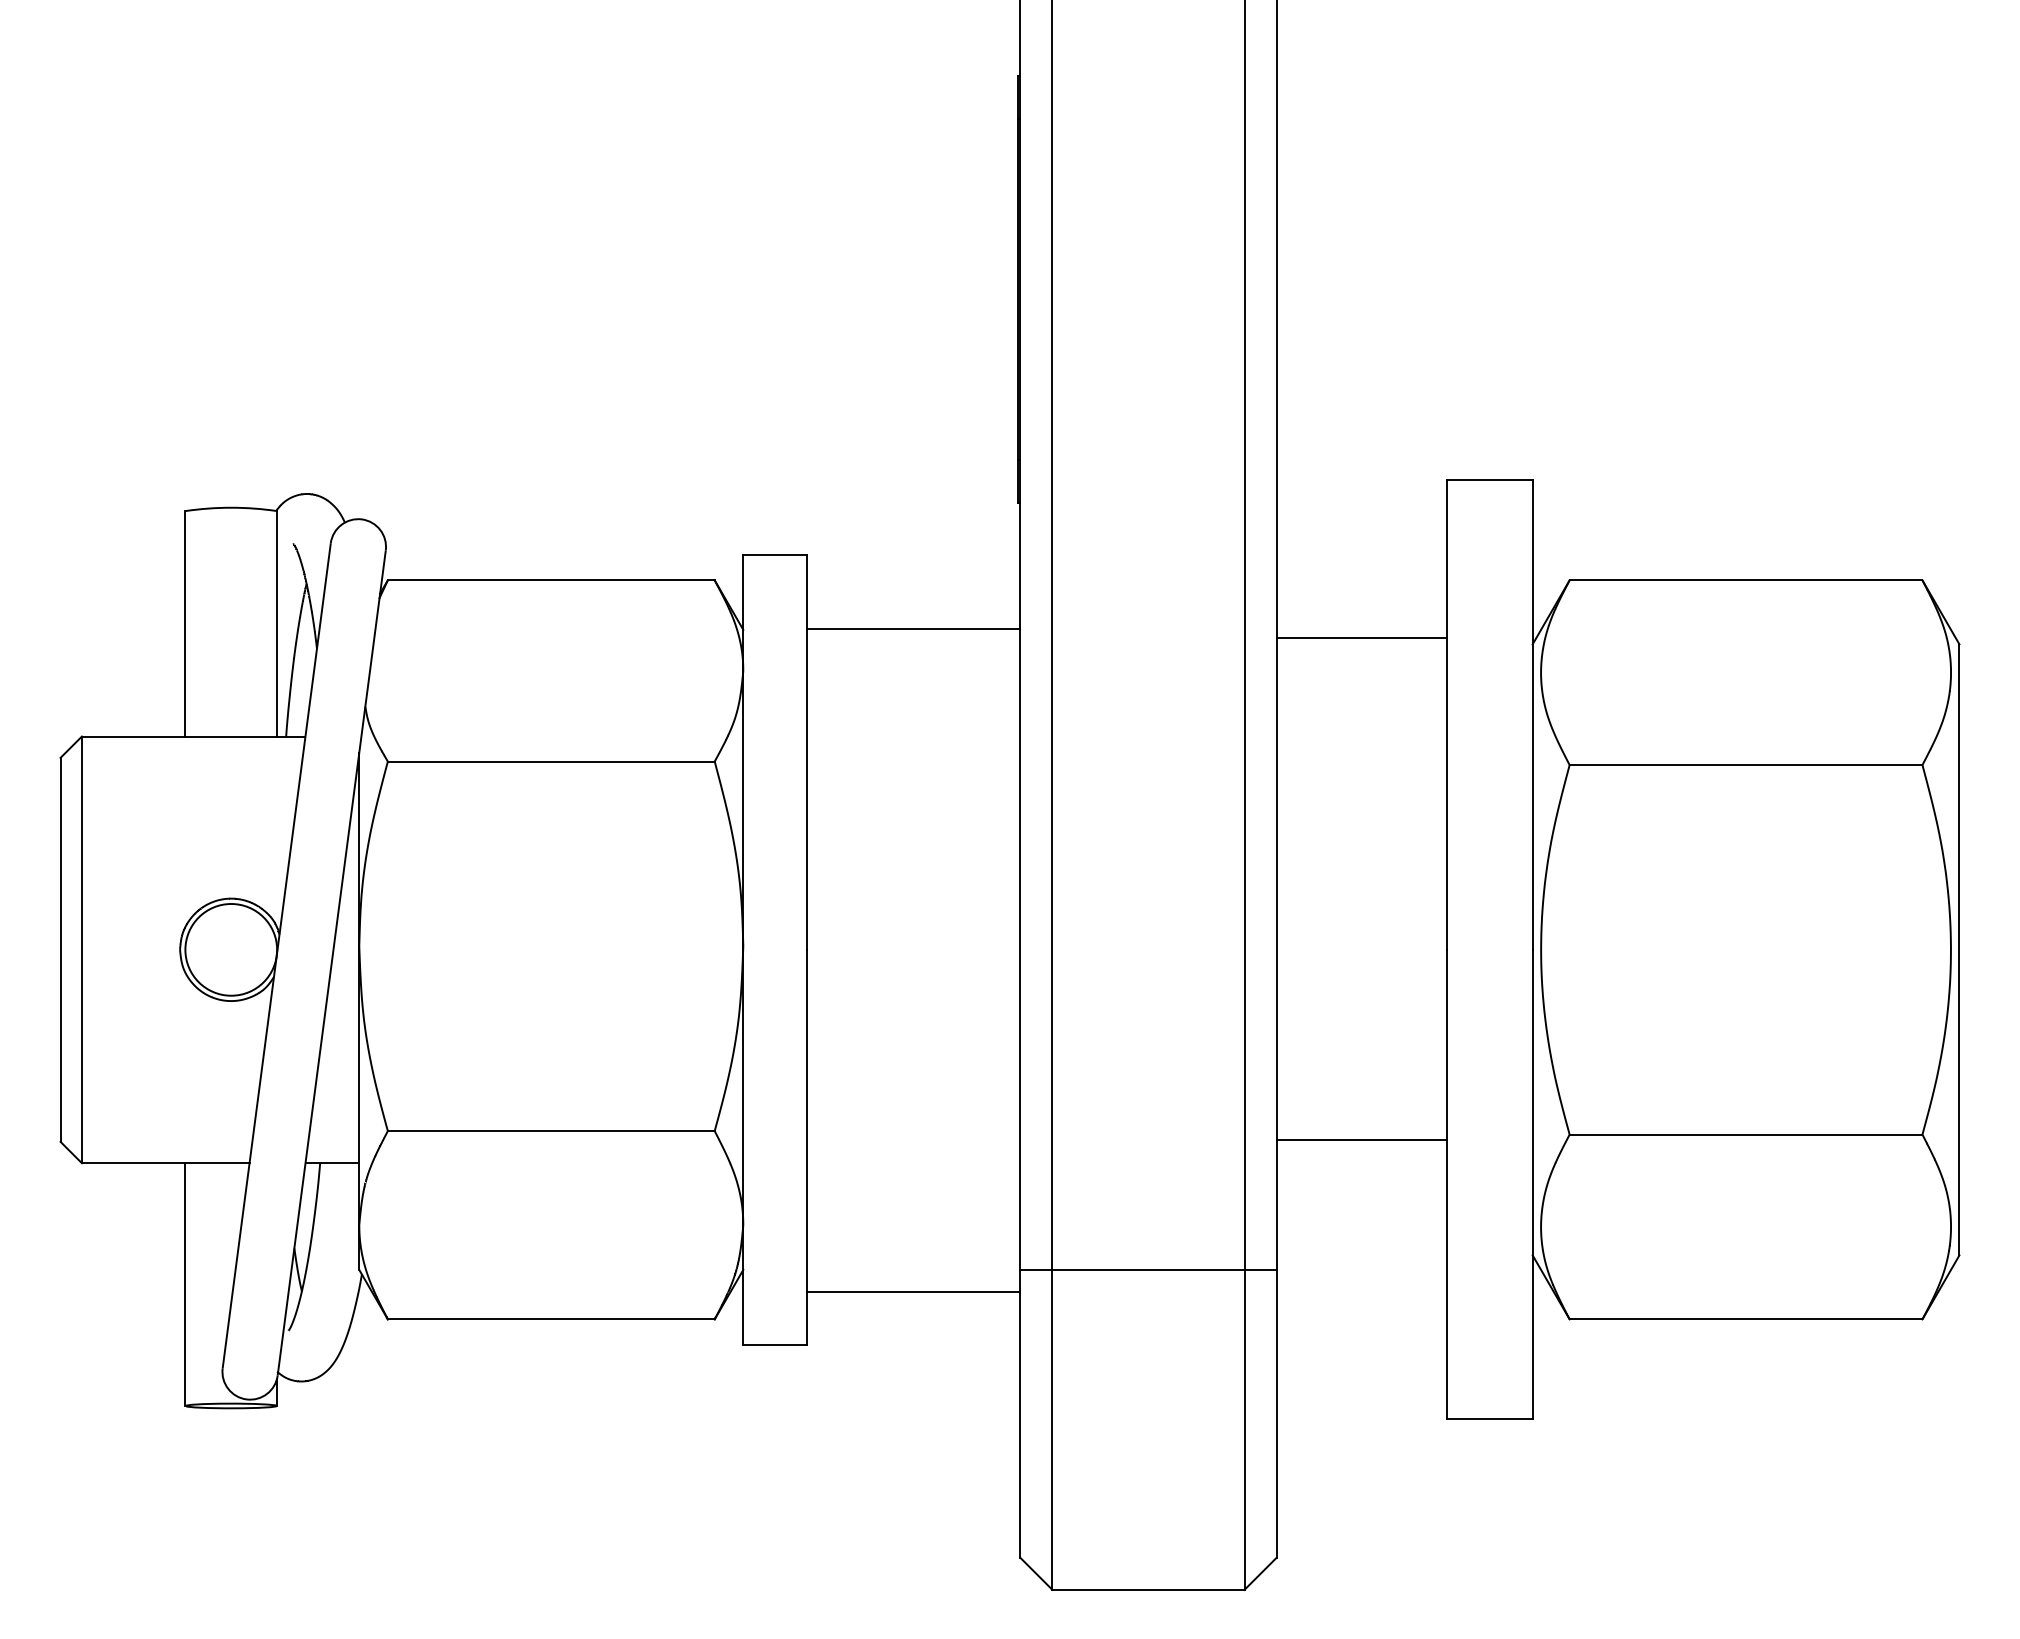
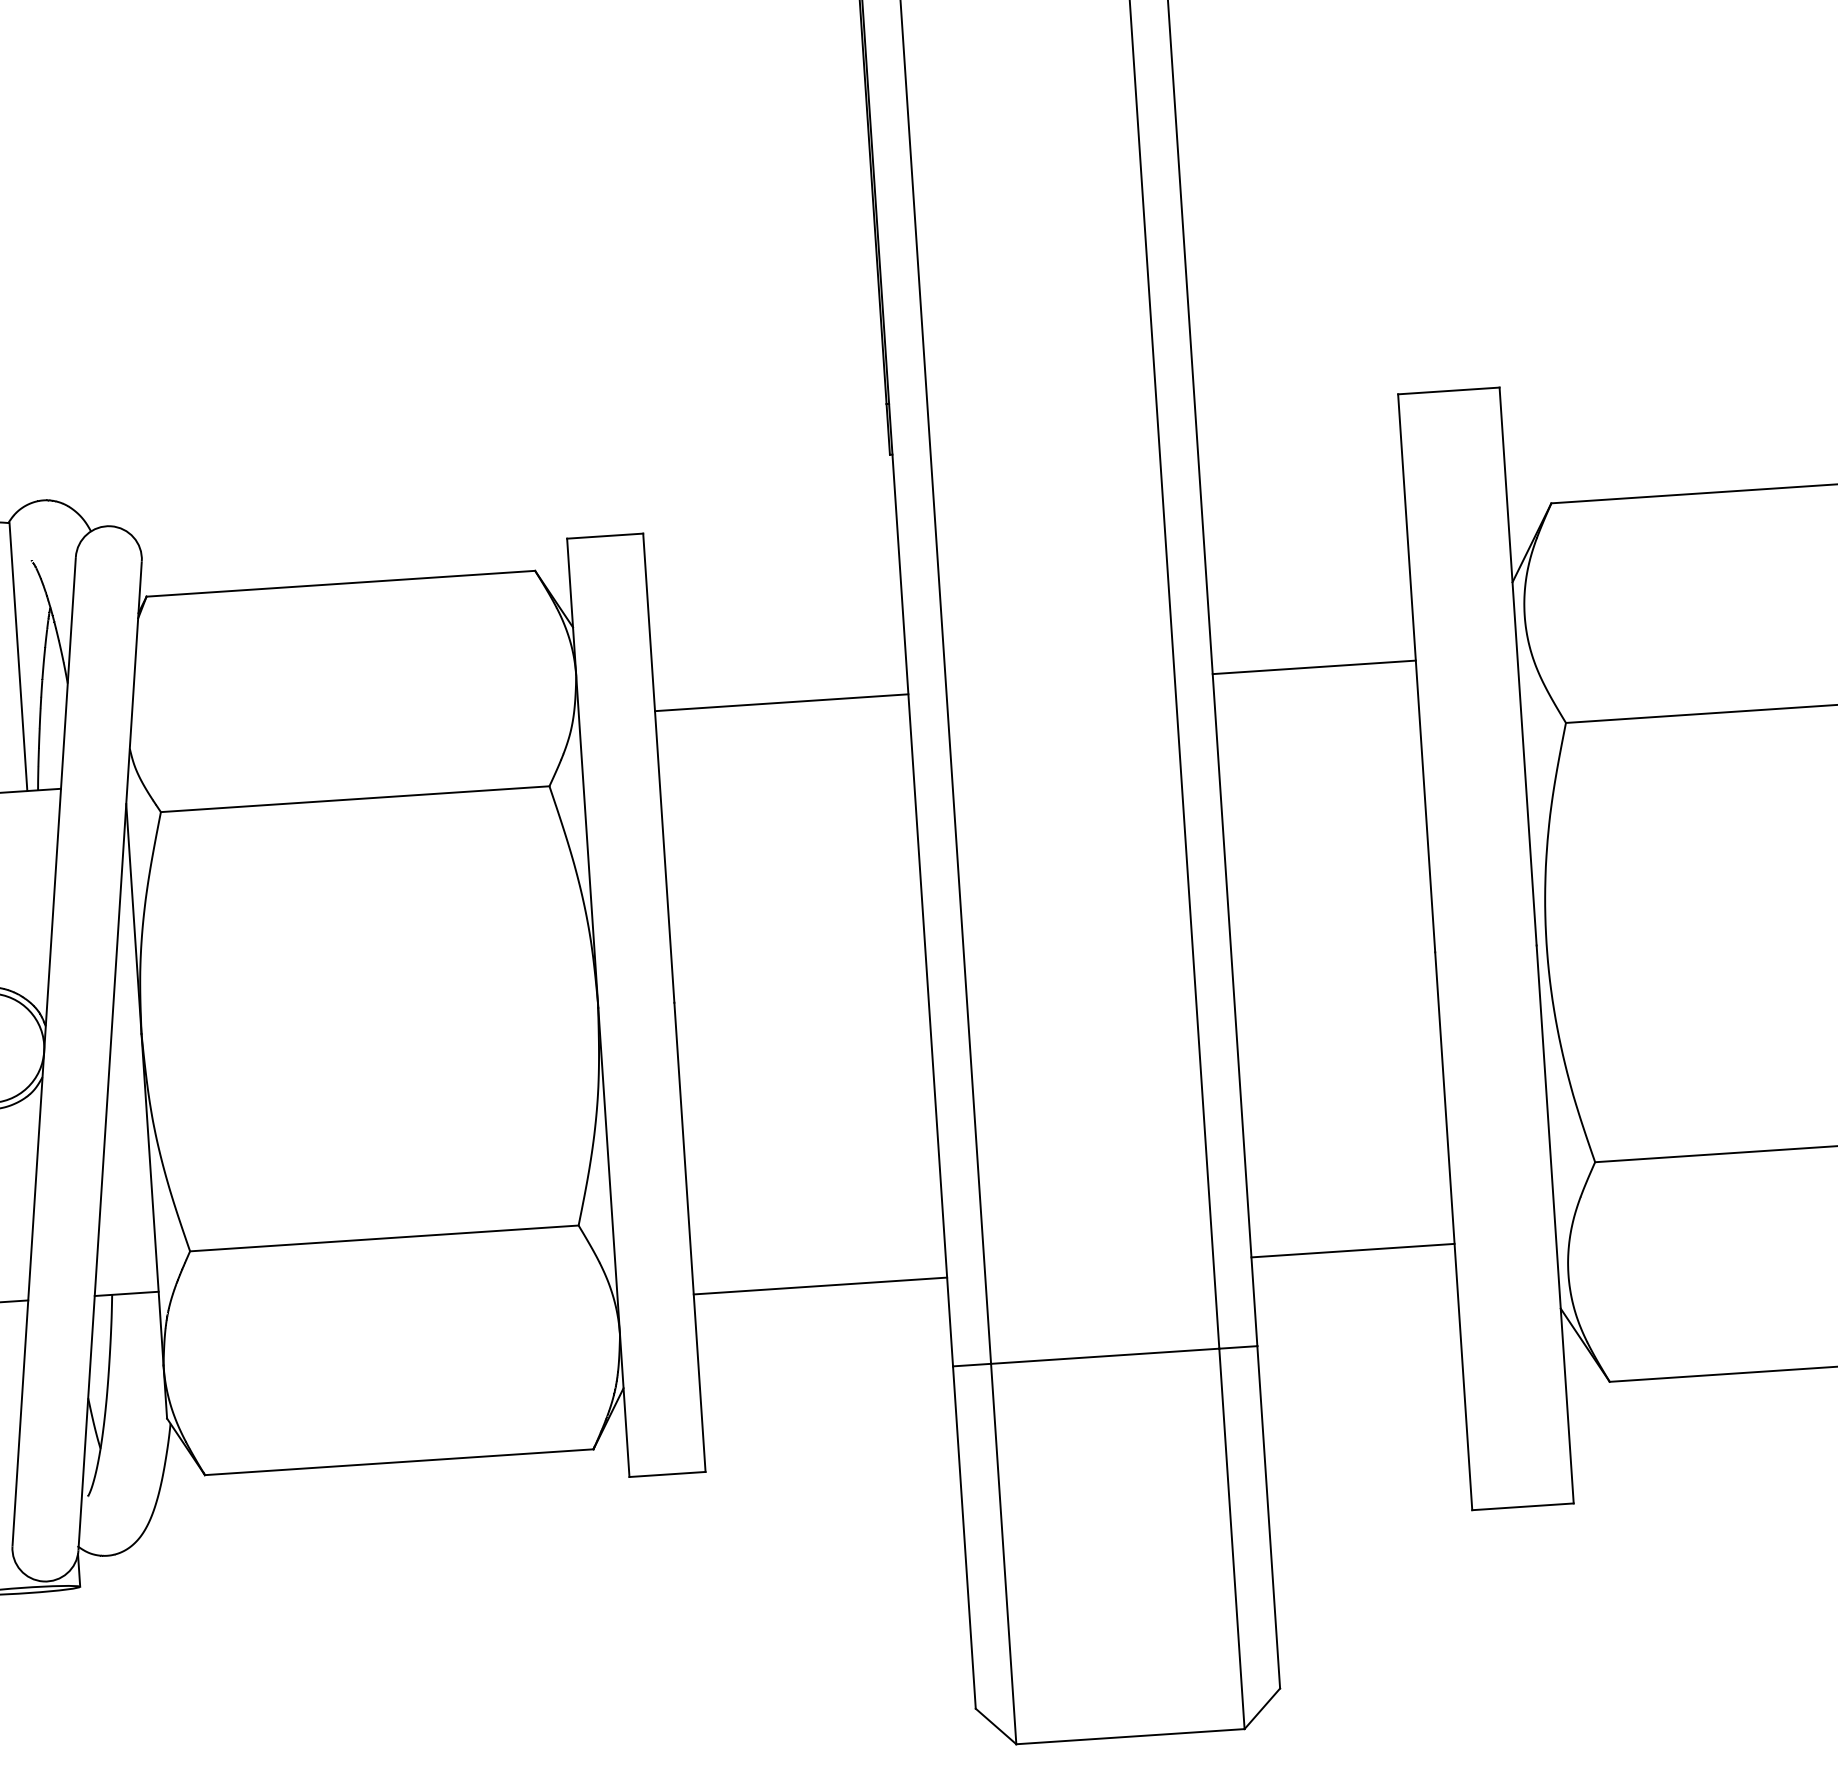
line: (913, 628) -> (781, 702), moved
line: (1361, 637) -> (1313, 667), moved
line: (1361, 1140) -> (1352, 1251), moved
line: (913, 1292) -> (820, 1286), moved

